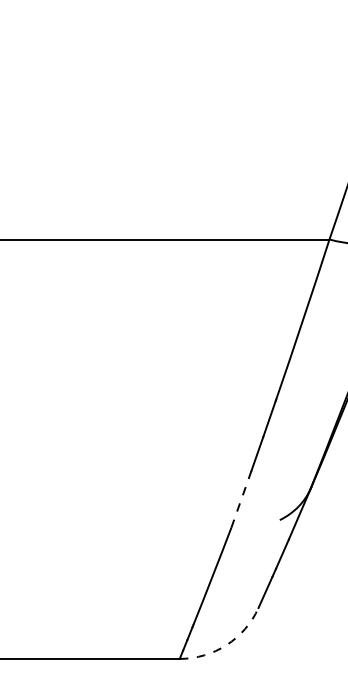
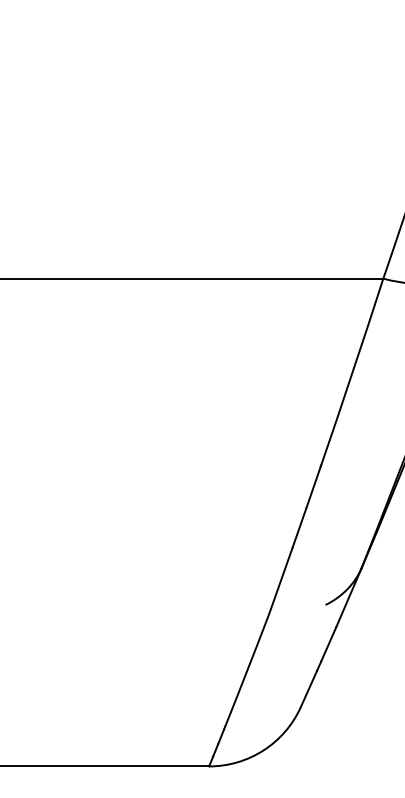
line: (241, 498) -> (281, 579), dashed -> solid
arc: (226, 645) -> (263, 750), dashed -> solid

